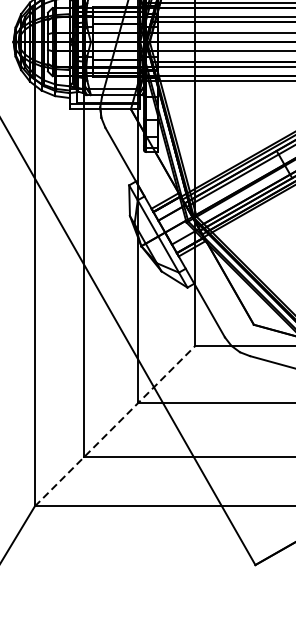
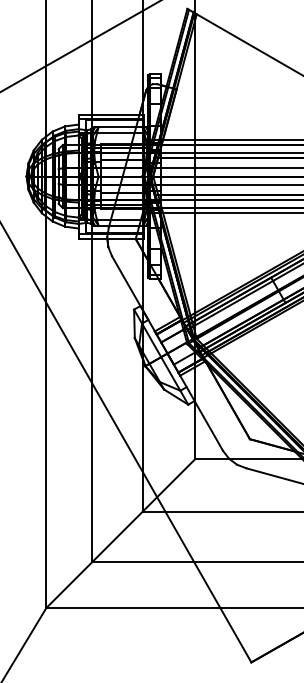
line: (115, 426) -> (121, 533), dashed -> solid

